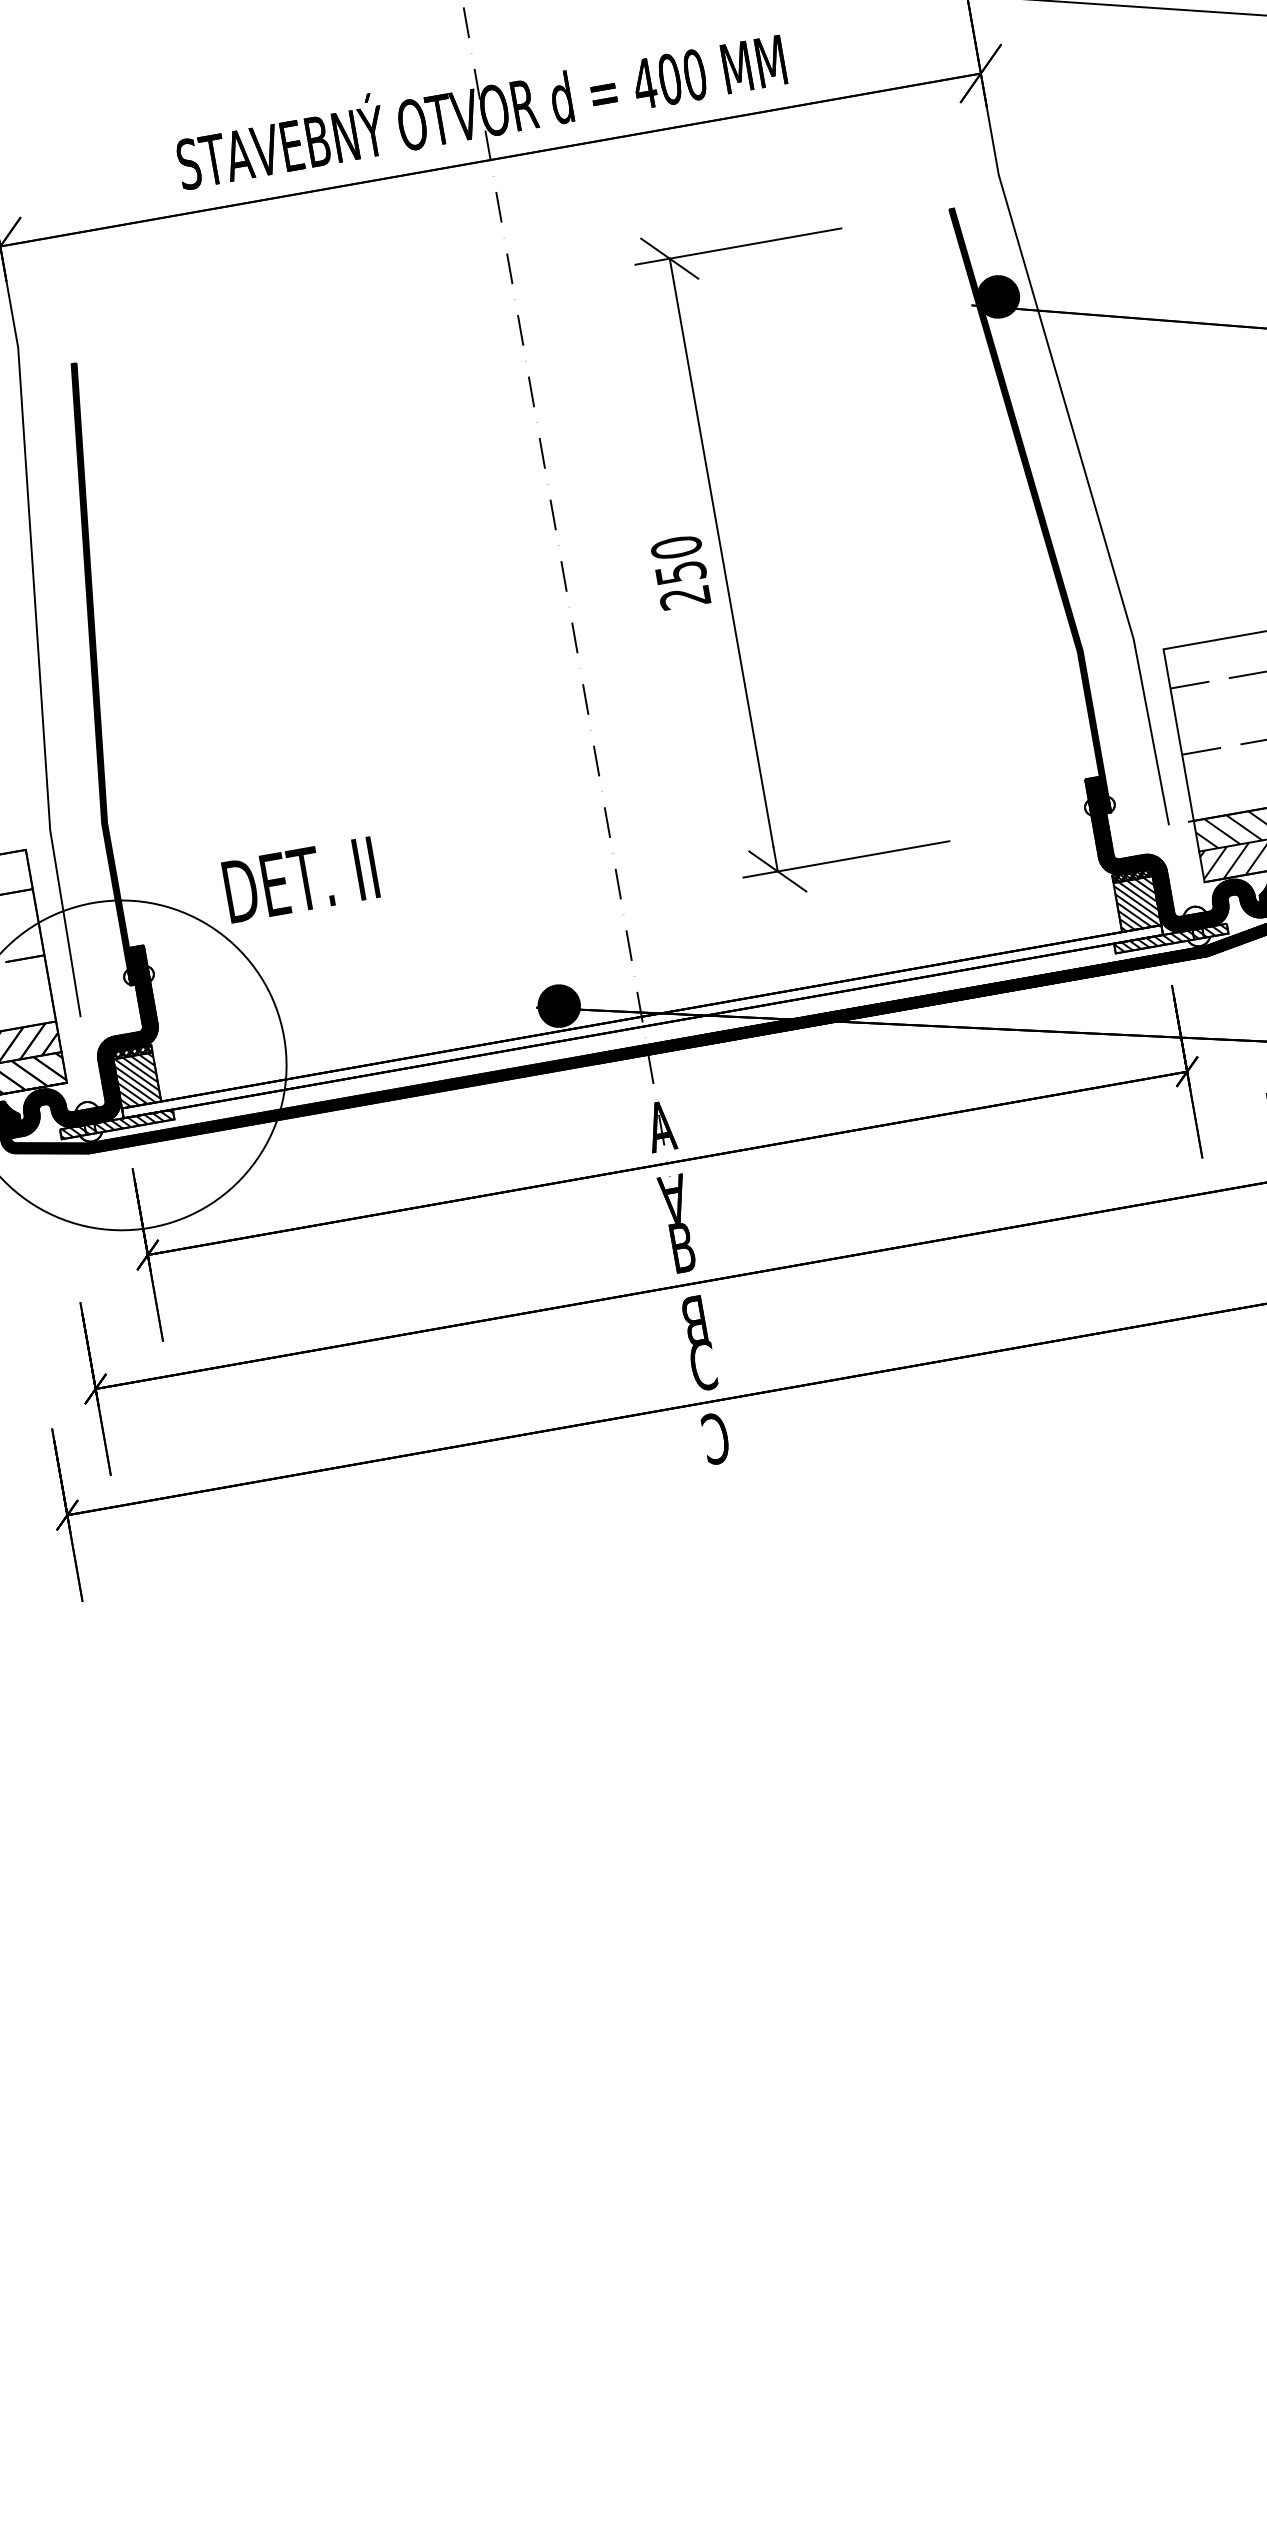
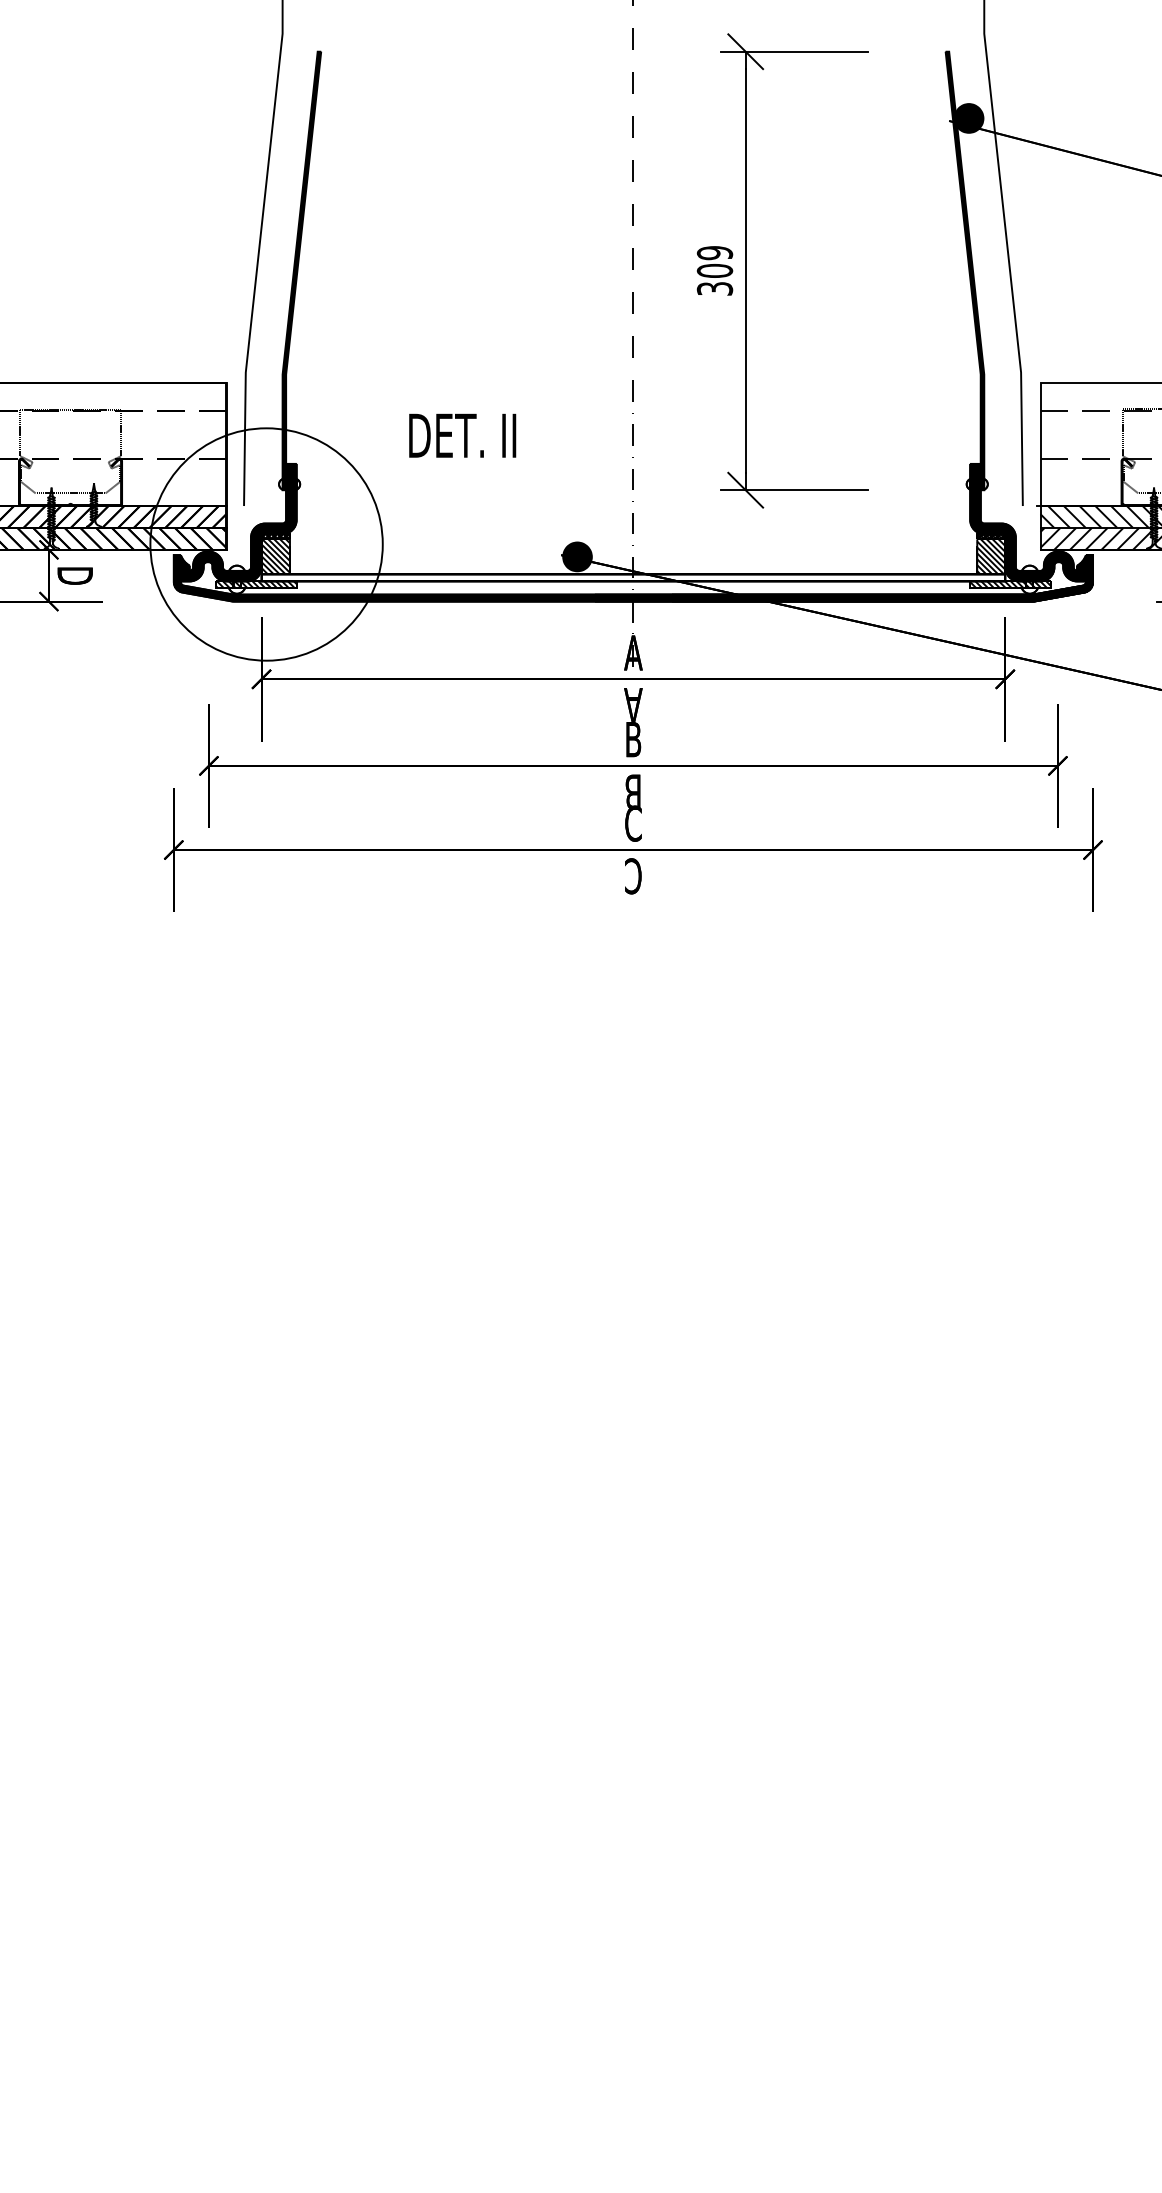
text: (680, 572) -> (714, 270), 250 -> 309
text: (300, 879) -> (462, 435), moved

